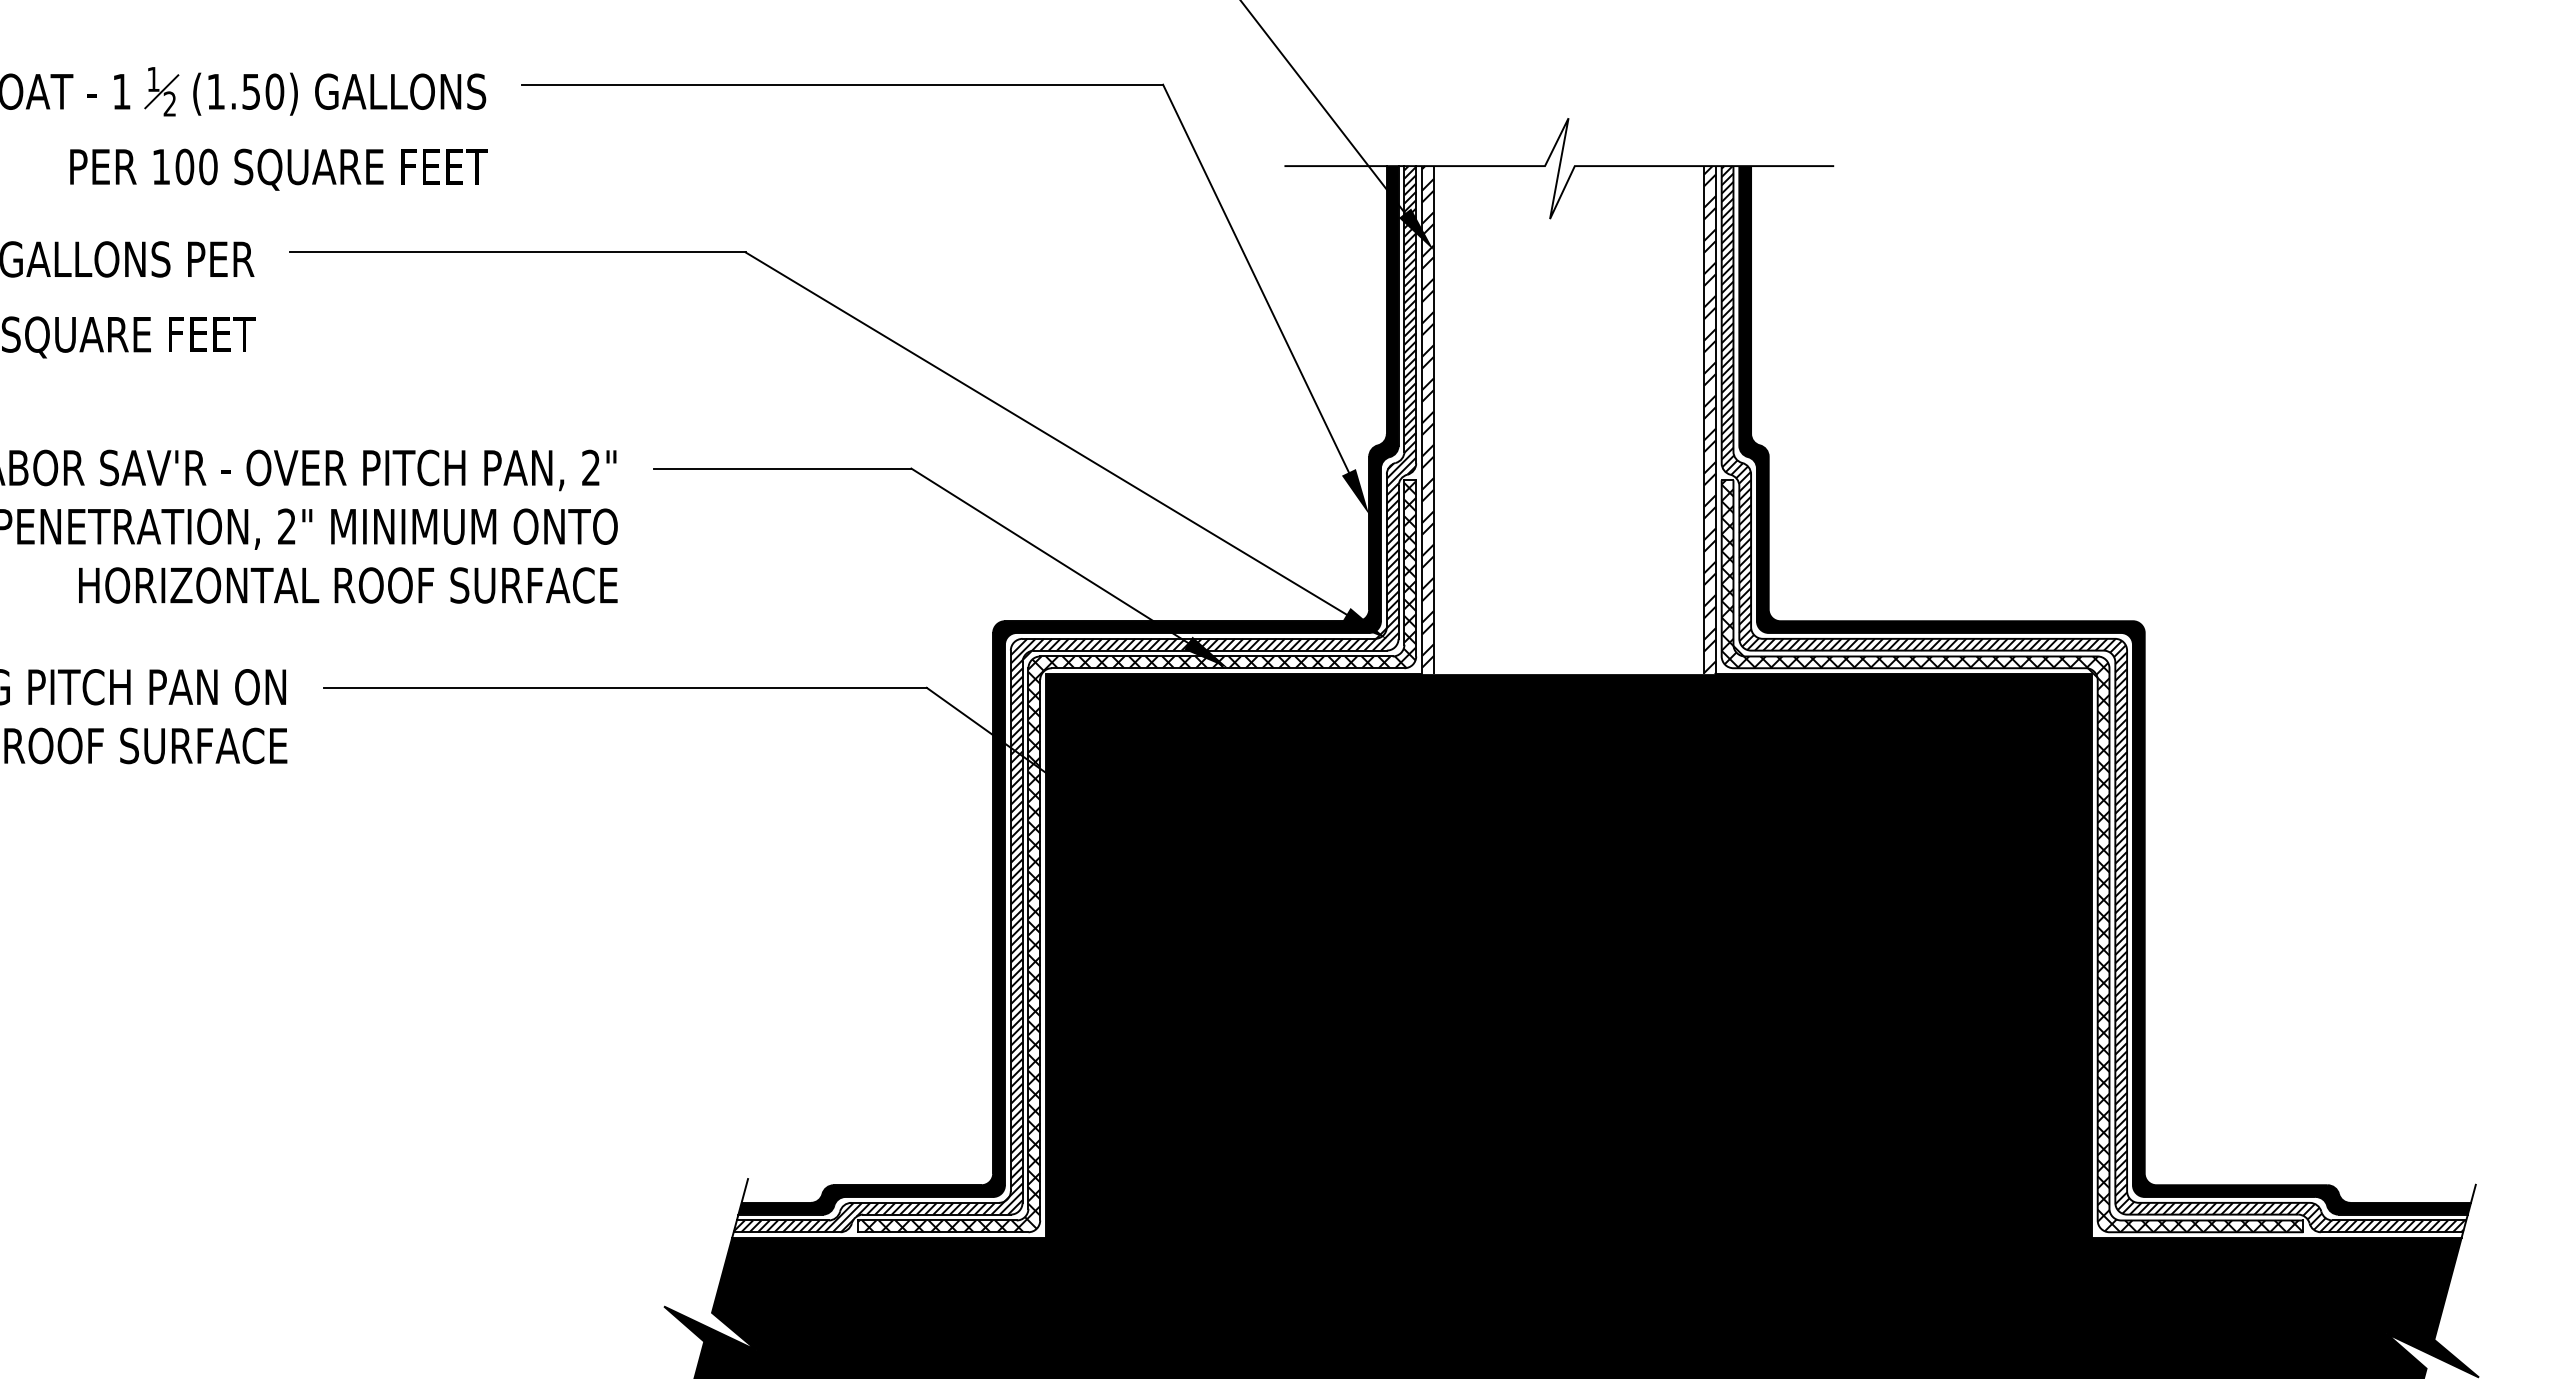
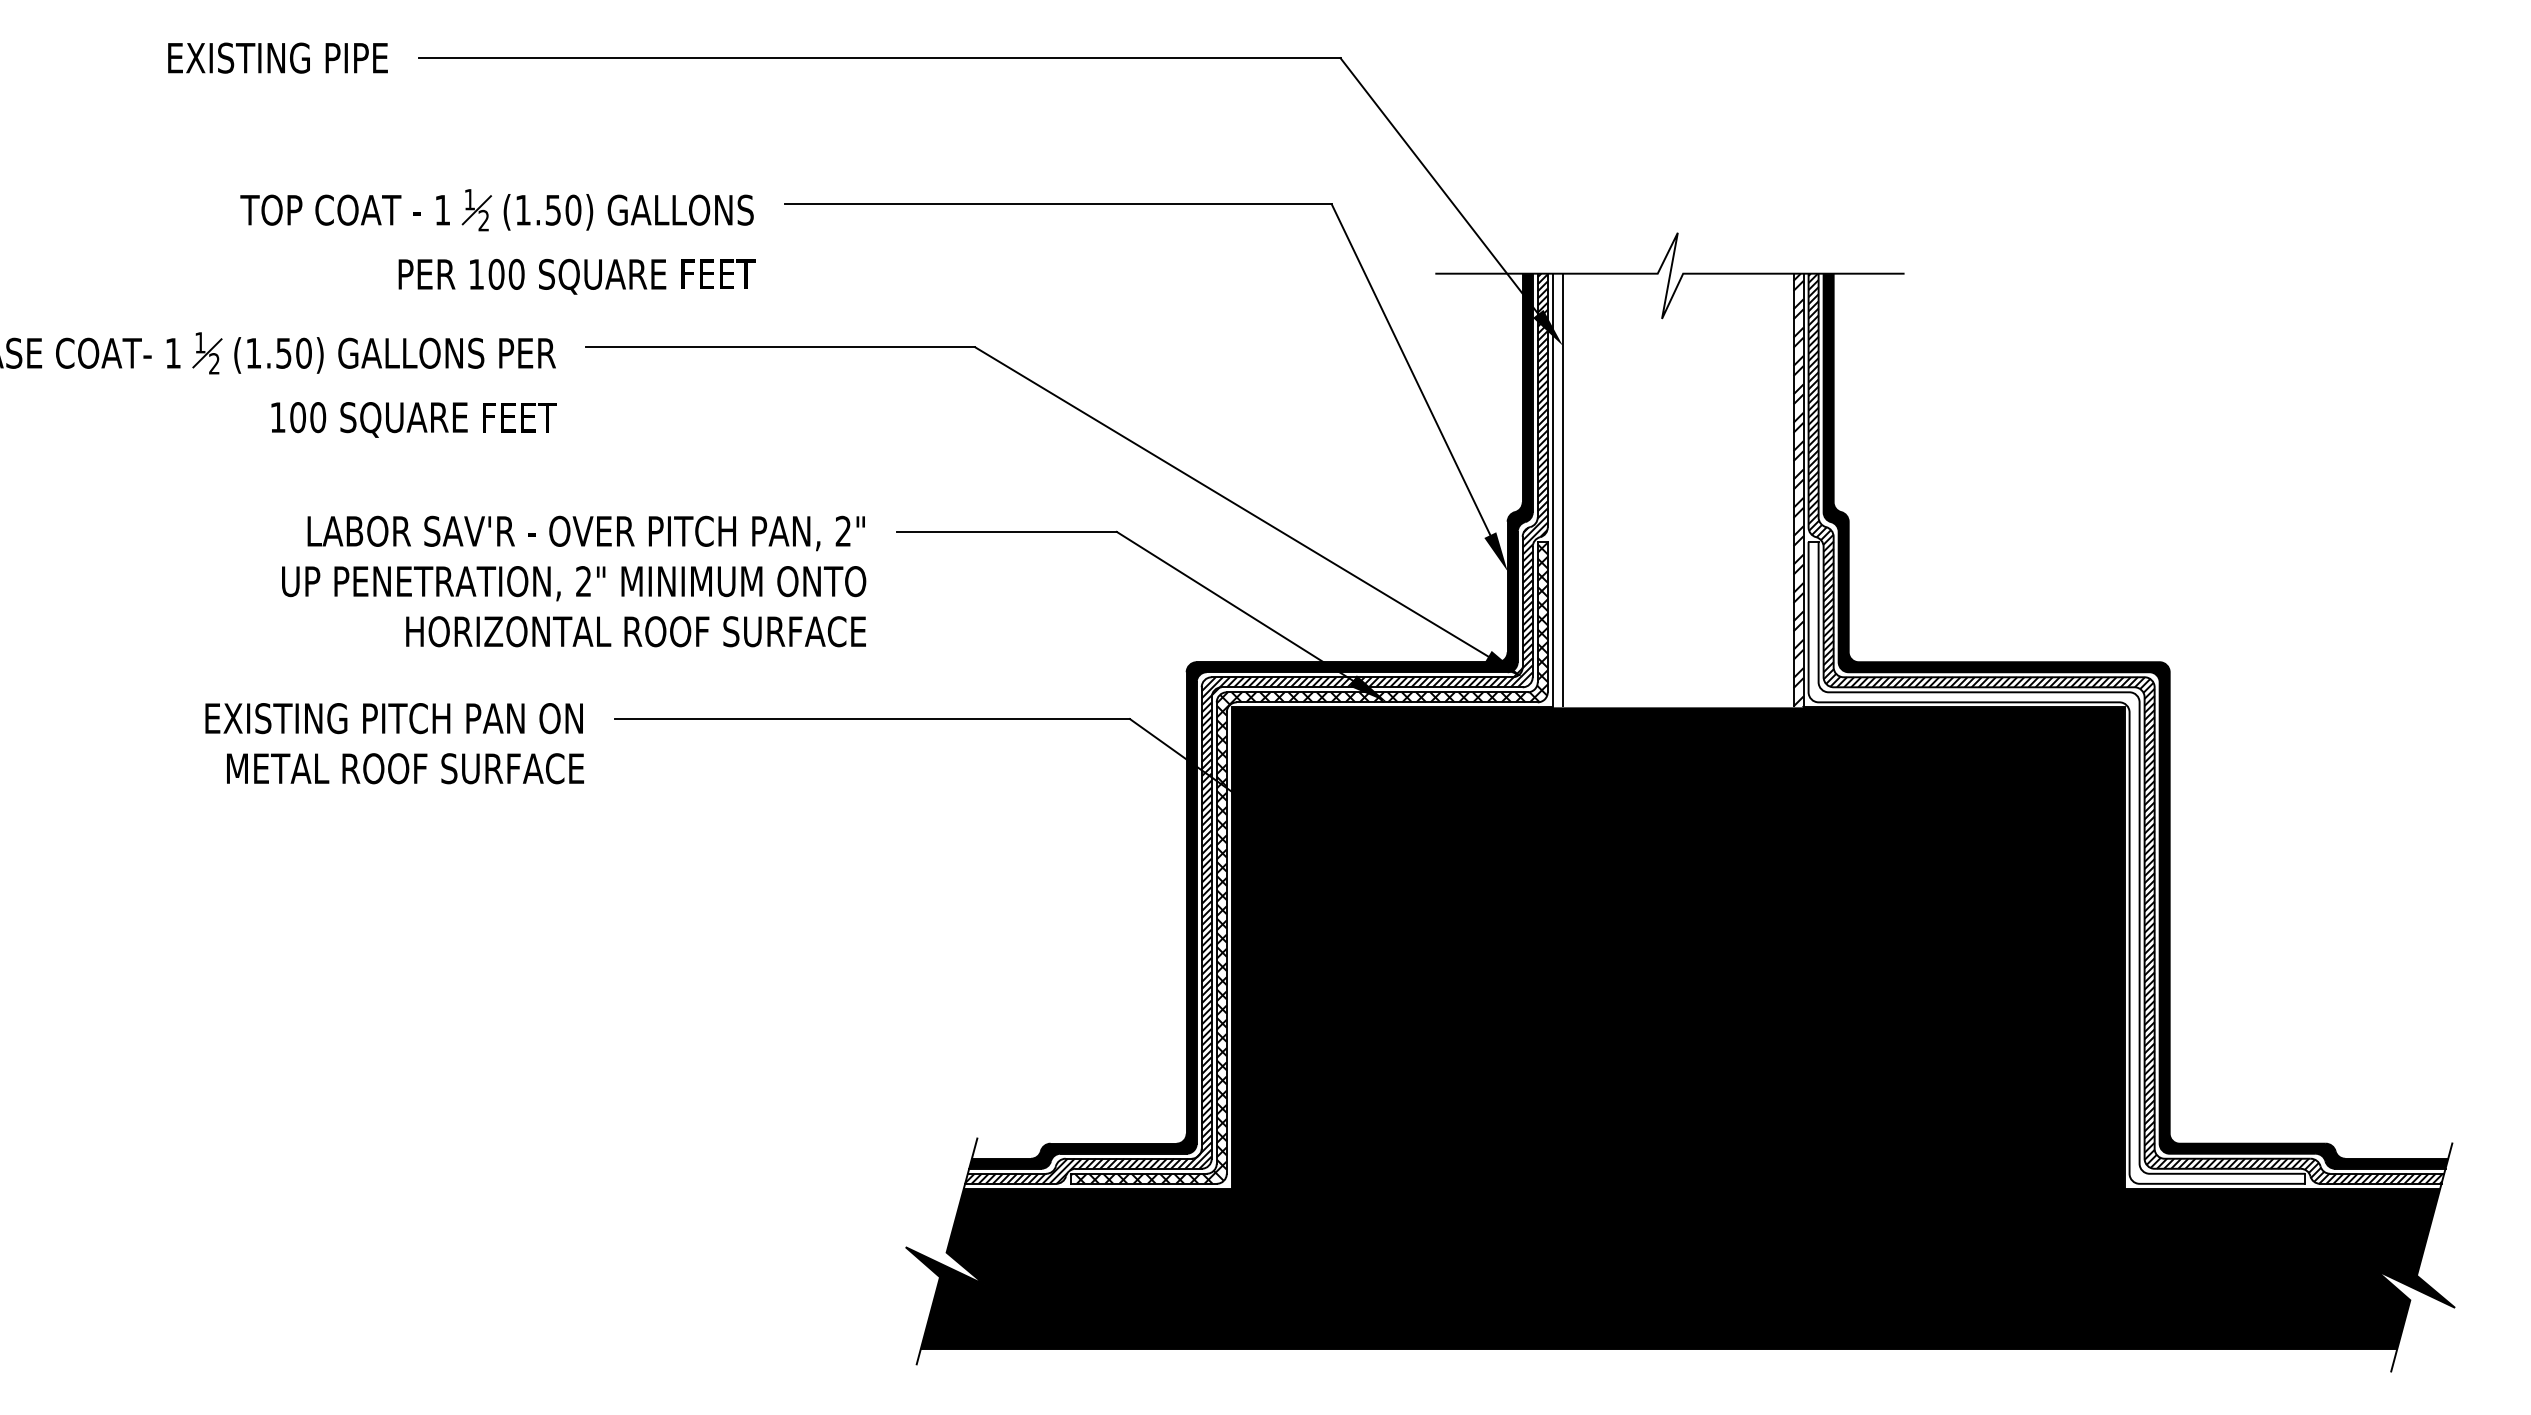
hatch: (1427, 416) -> (1557, 487), removed
hatch: (2012, 855) -> (2056, 862), removed

